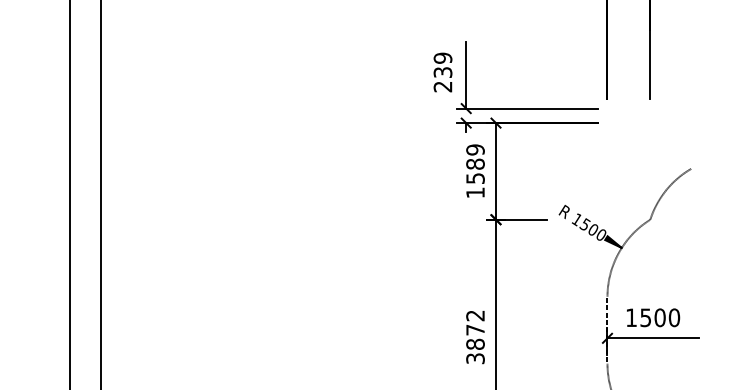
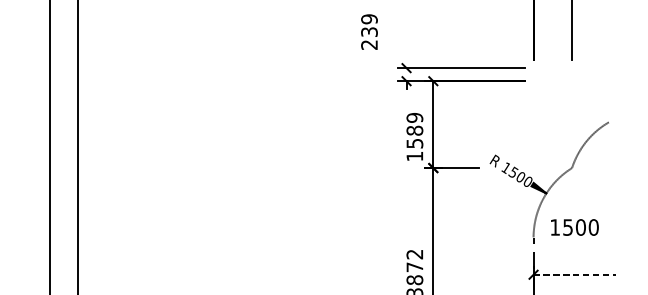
text: (442, 72) -> (369, 32), moved
line: (466, 75) -> (406, 38), removed
text: (475, 170) -> (414, 136), moved
text: (653, 317) -> (574, 227), moved
line: (653, 338) -> (574, 274), solid -> dashed

